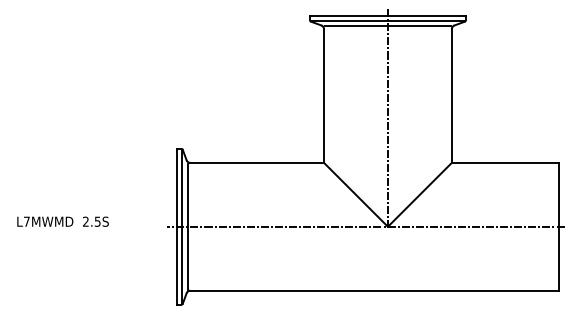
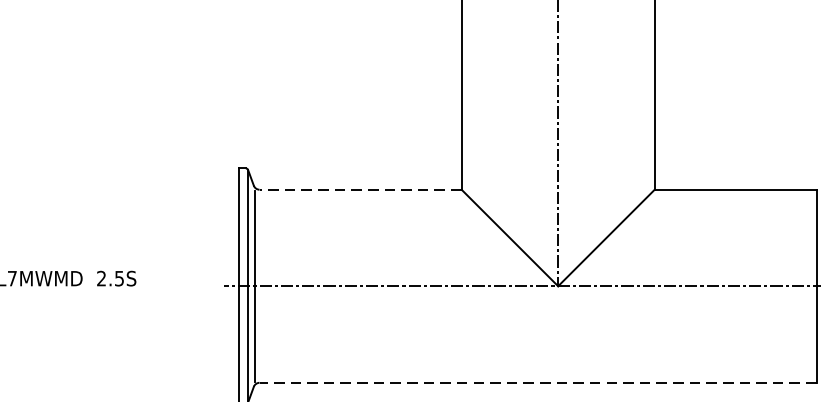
line: (257, 162) -> (360, 189), solid -> dashed
line: (374, 290) -> (537, 382), solid -> dashed

